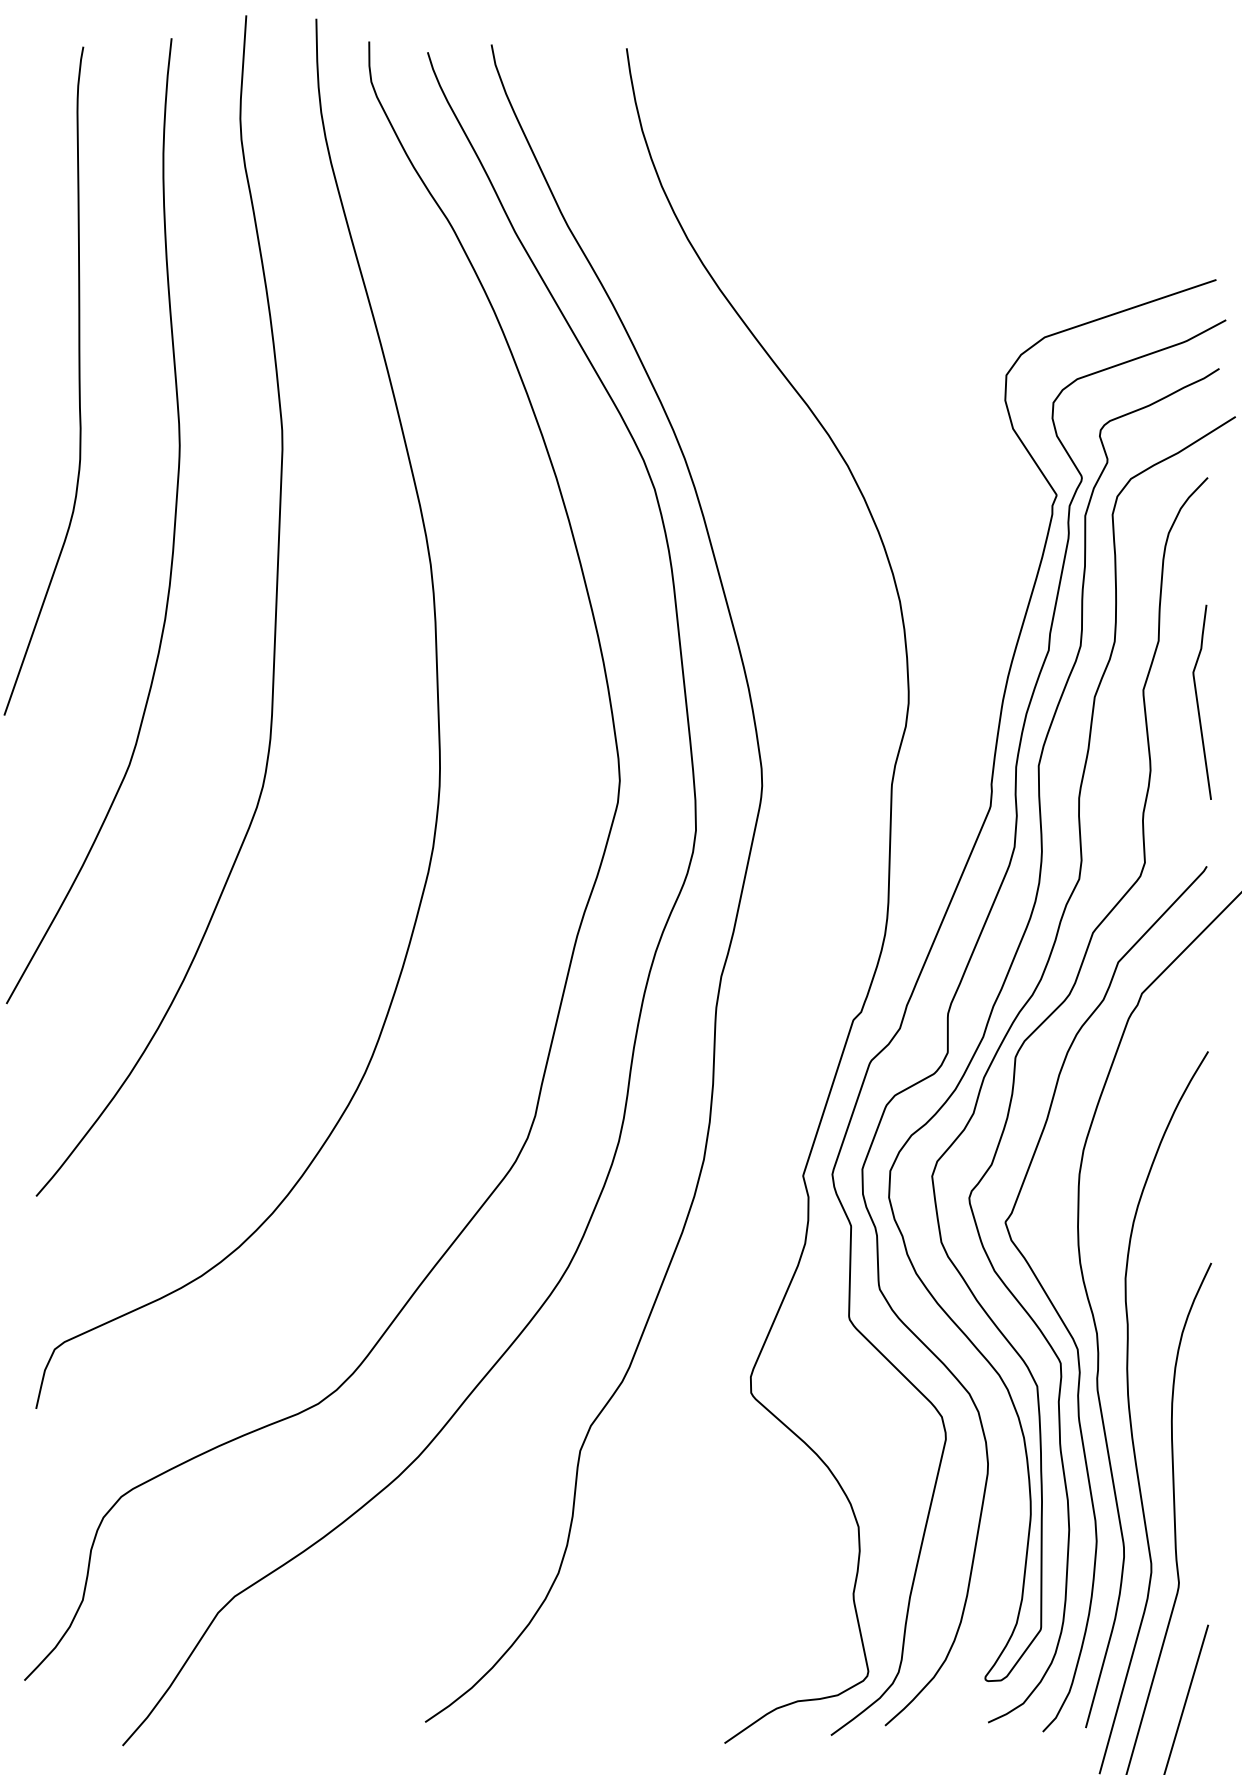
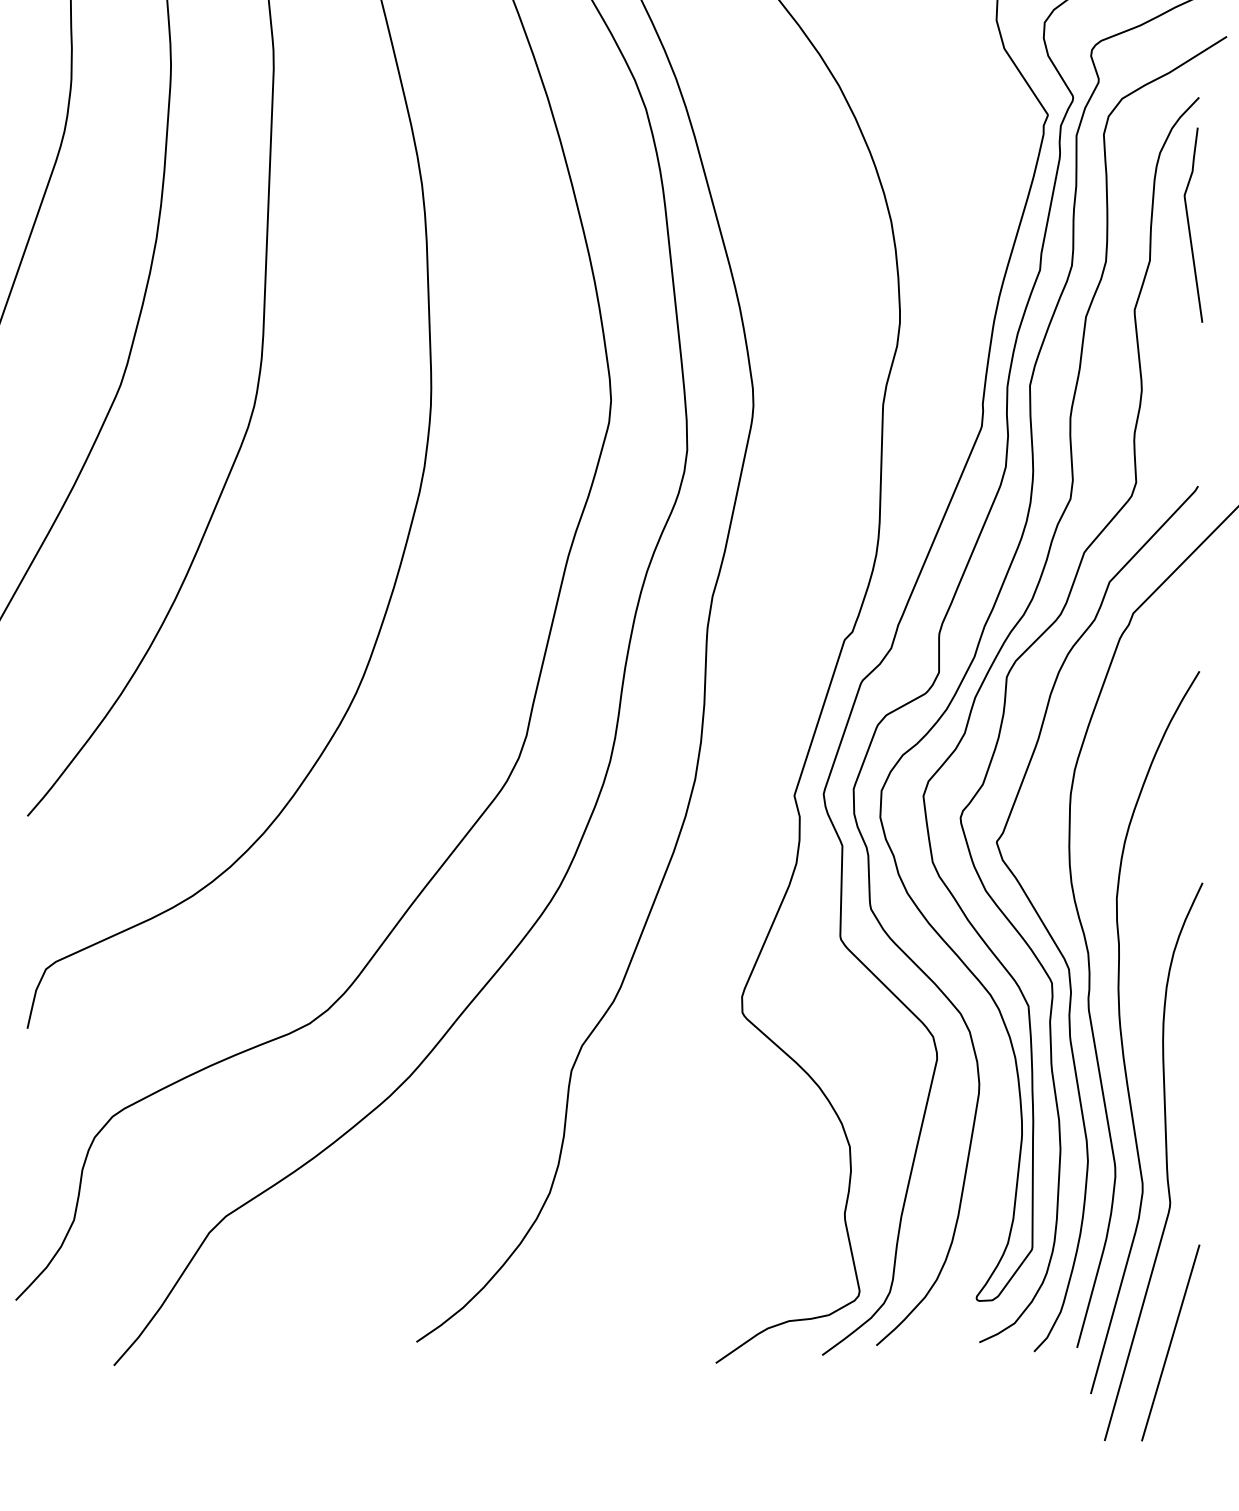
curve: (1198, 701) -> (1189, 224), moved

